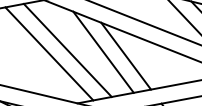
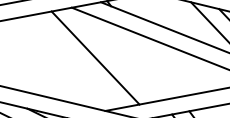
line: (103, 51) -> (131, 59), removed
line: (49, 53) -> (77, 61), removed
line: (125, 55) -> (153, 63), removed

